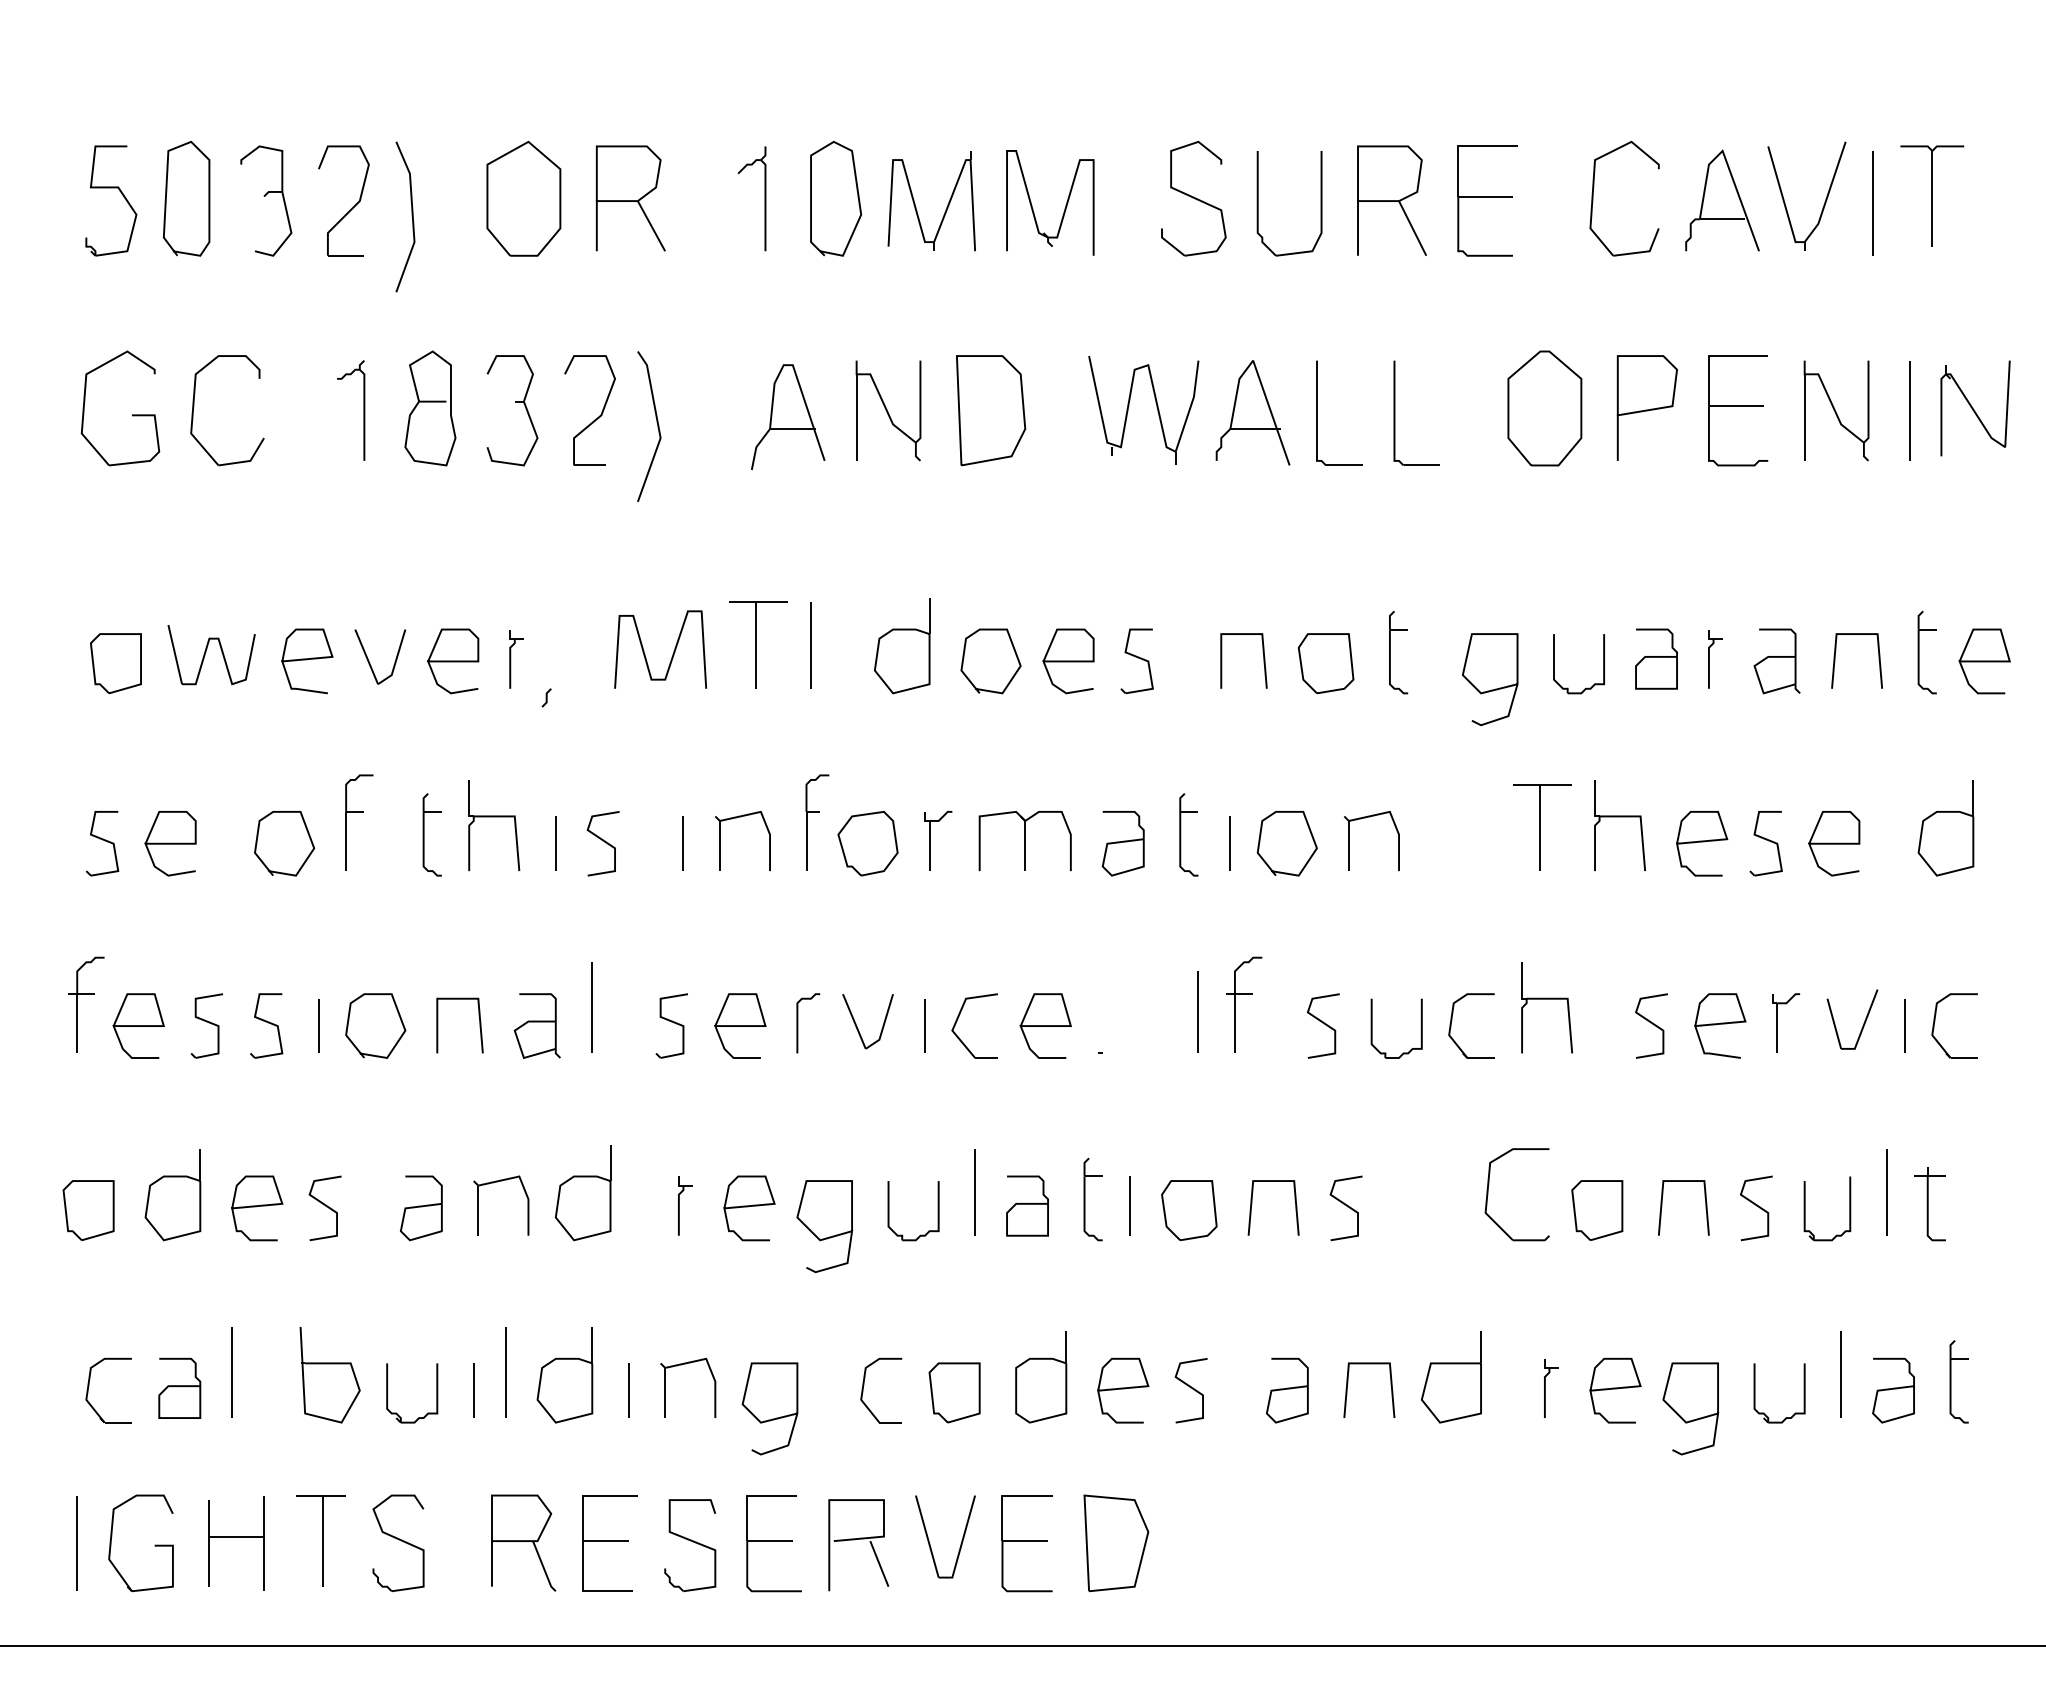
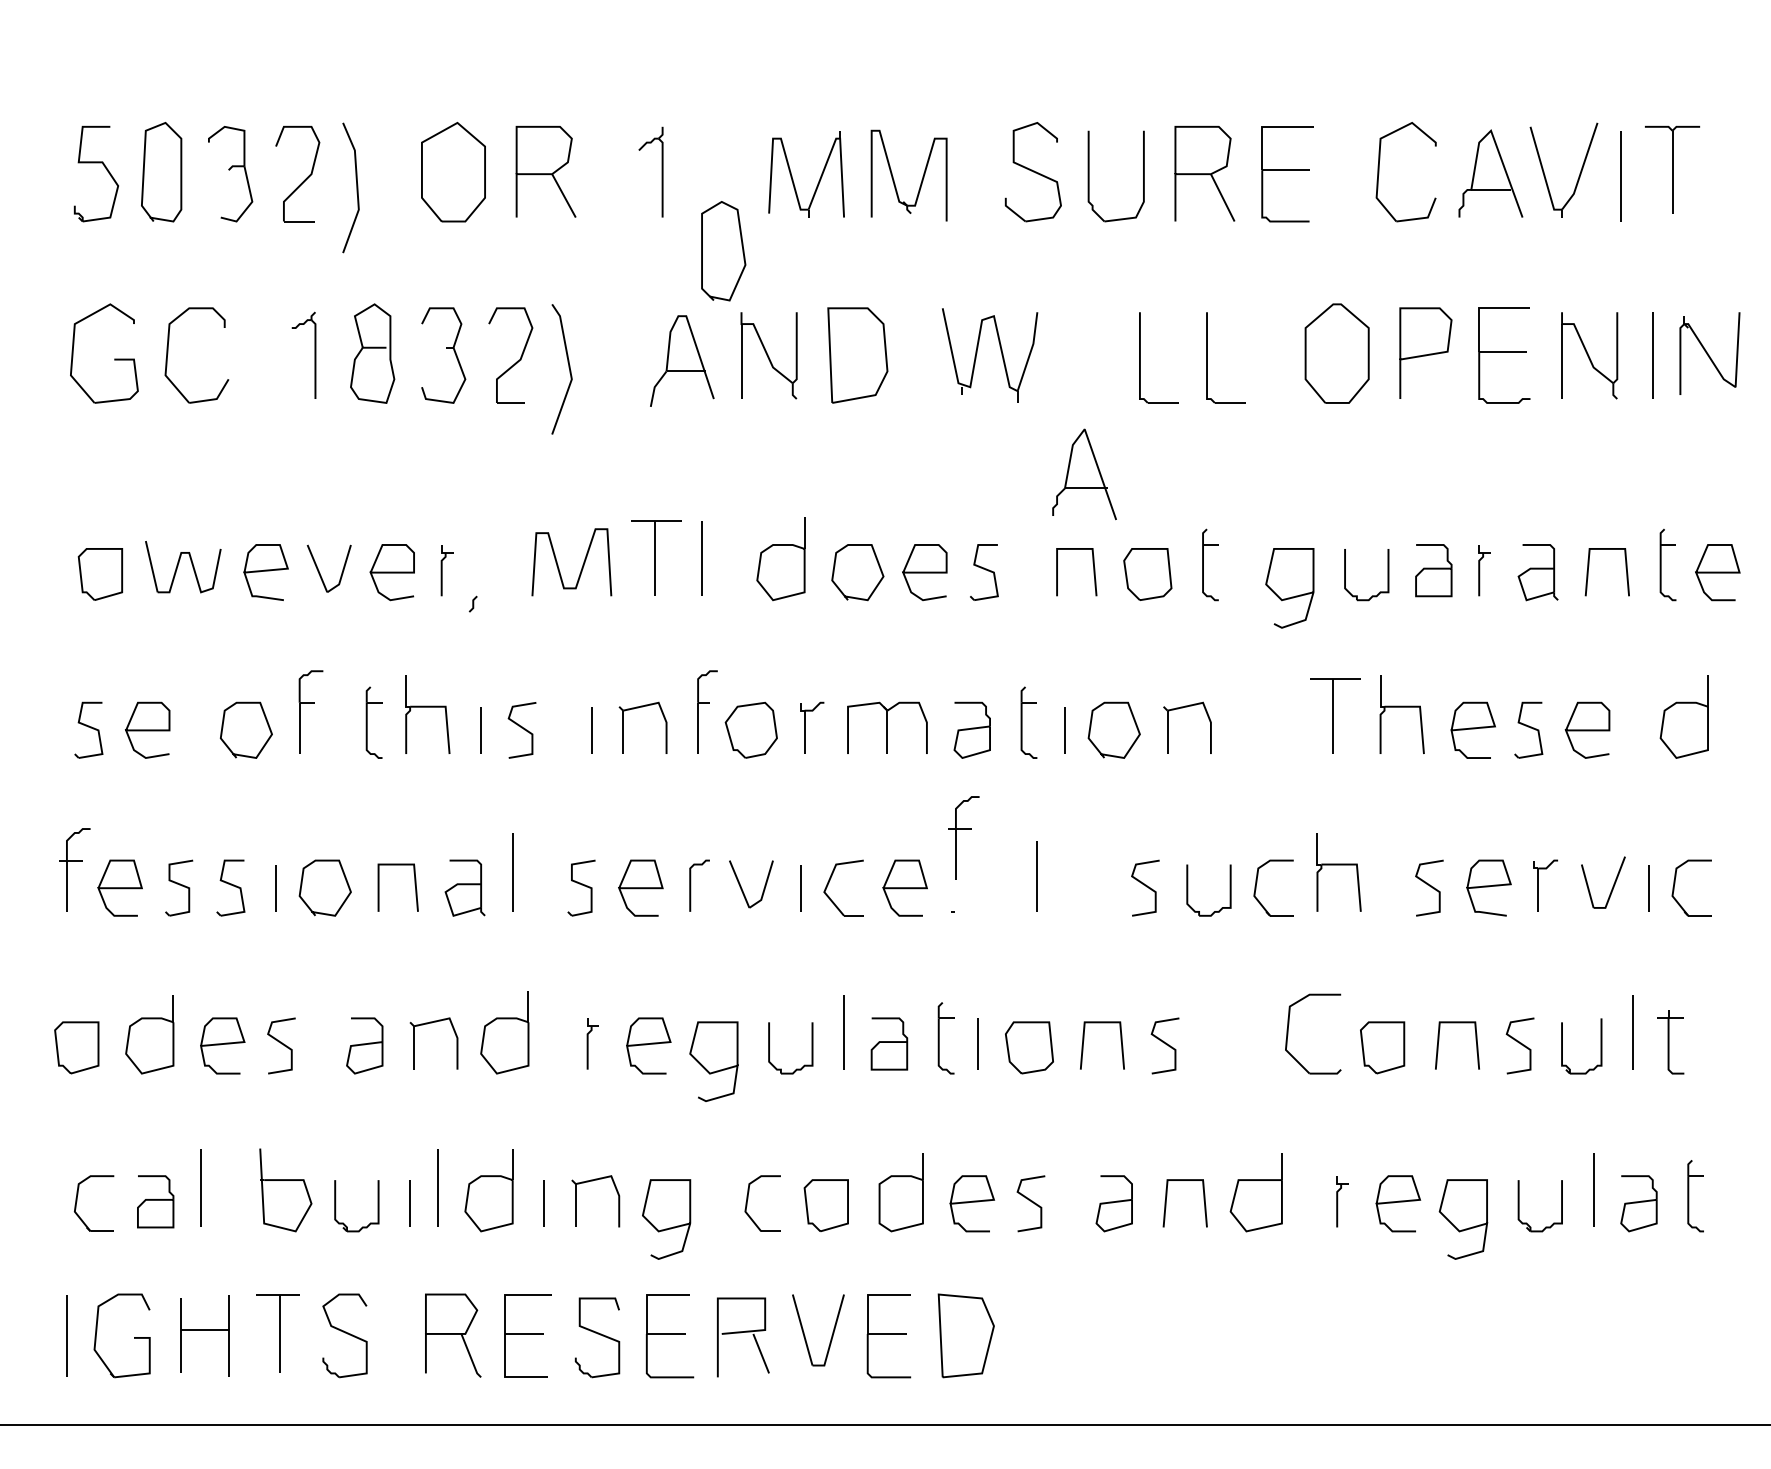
curve: (856, 193) -> (741, 246), moved
part: (1252, 412) -> (1084, 474), moved
part: (1235, 1004) -> (956, 837), moved

